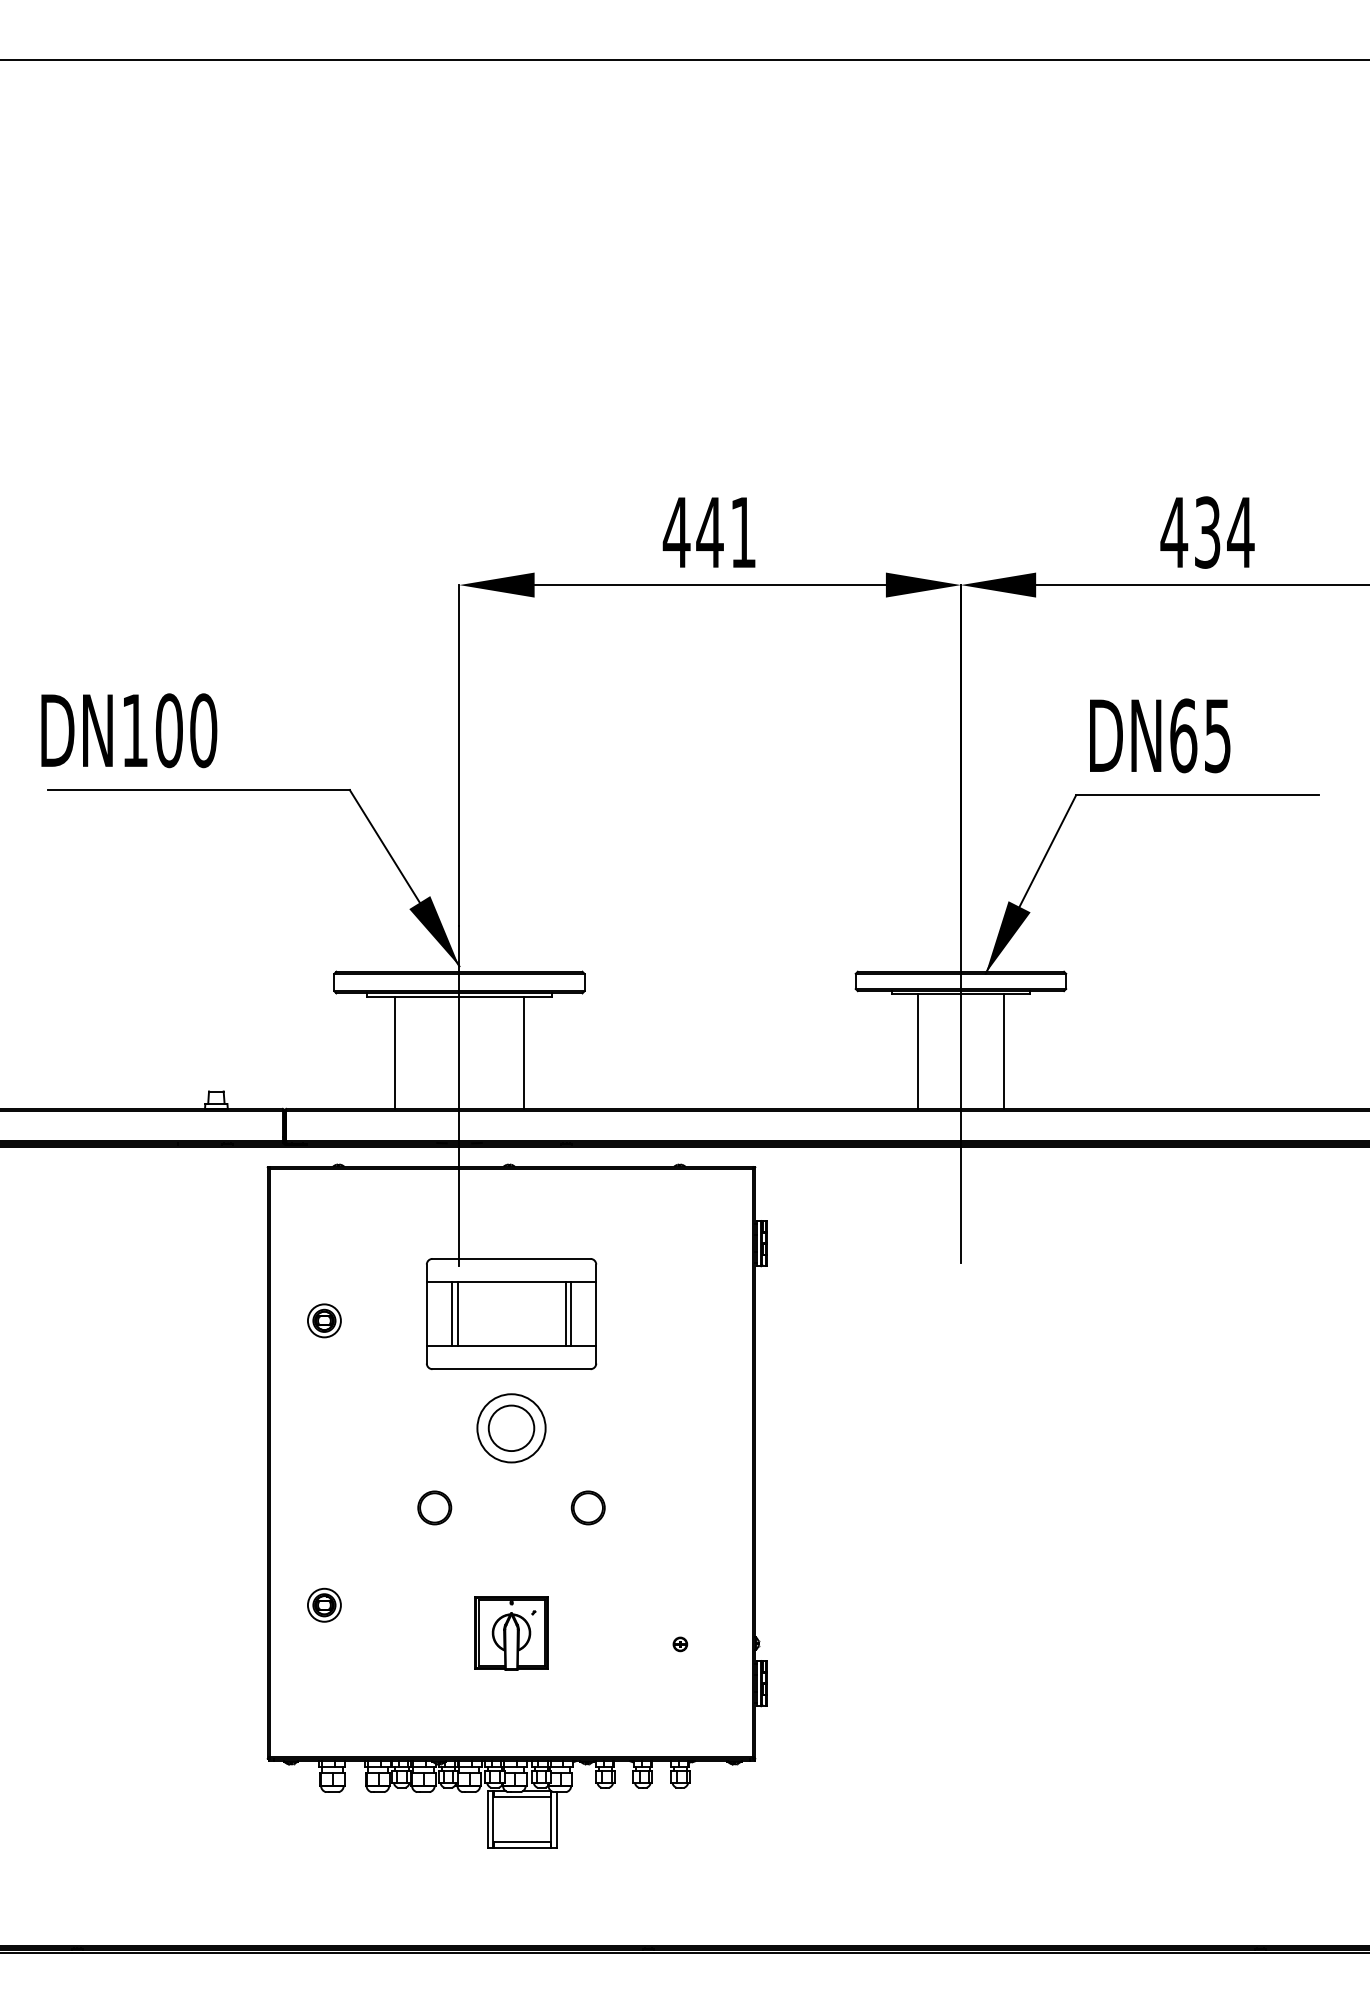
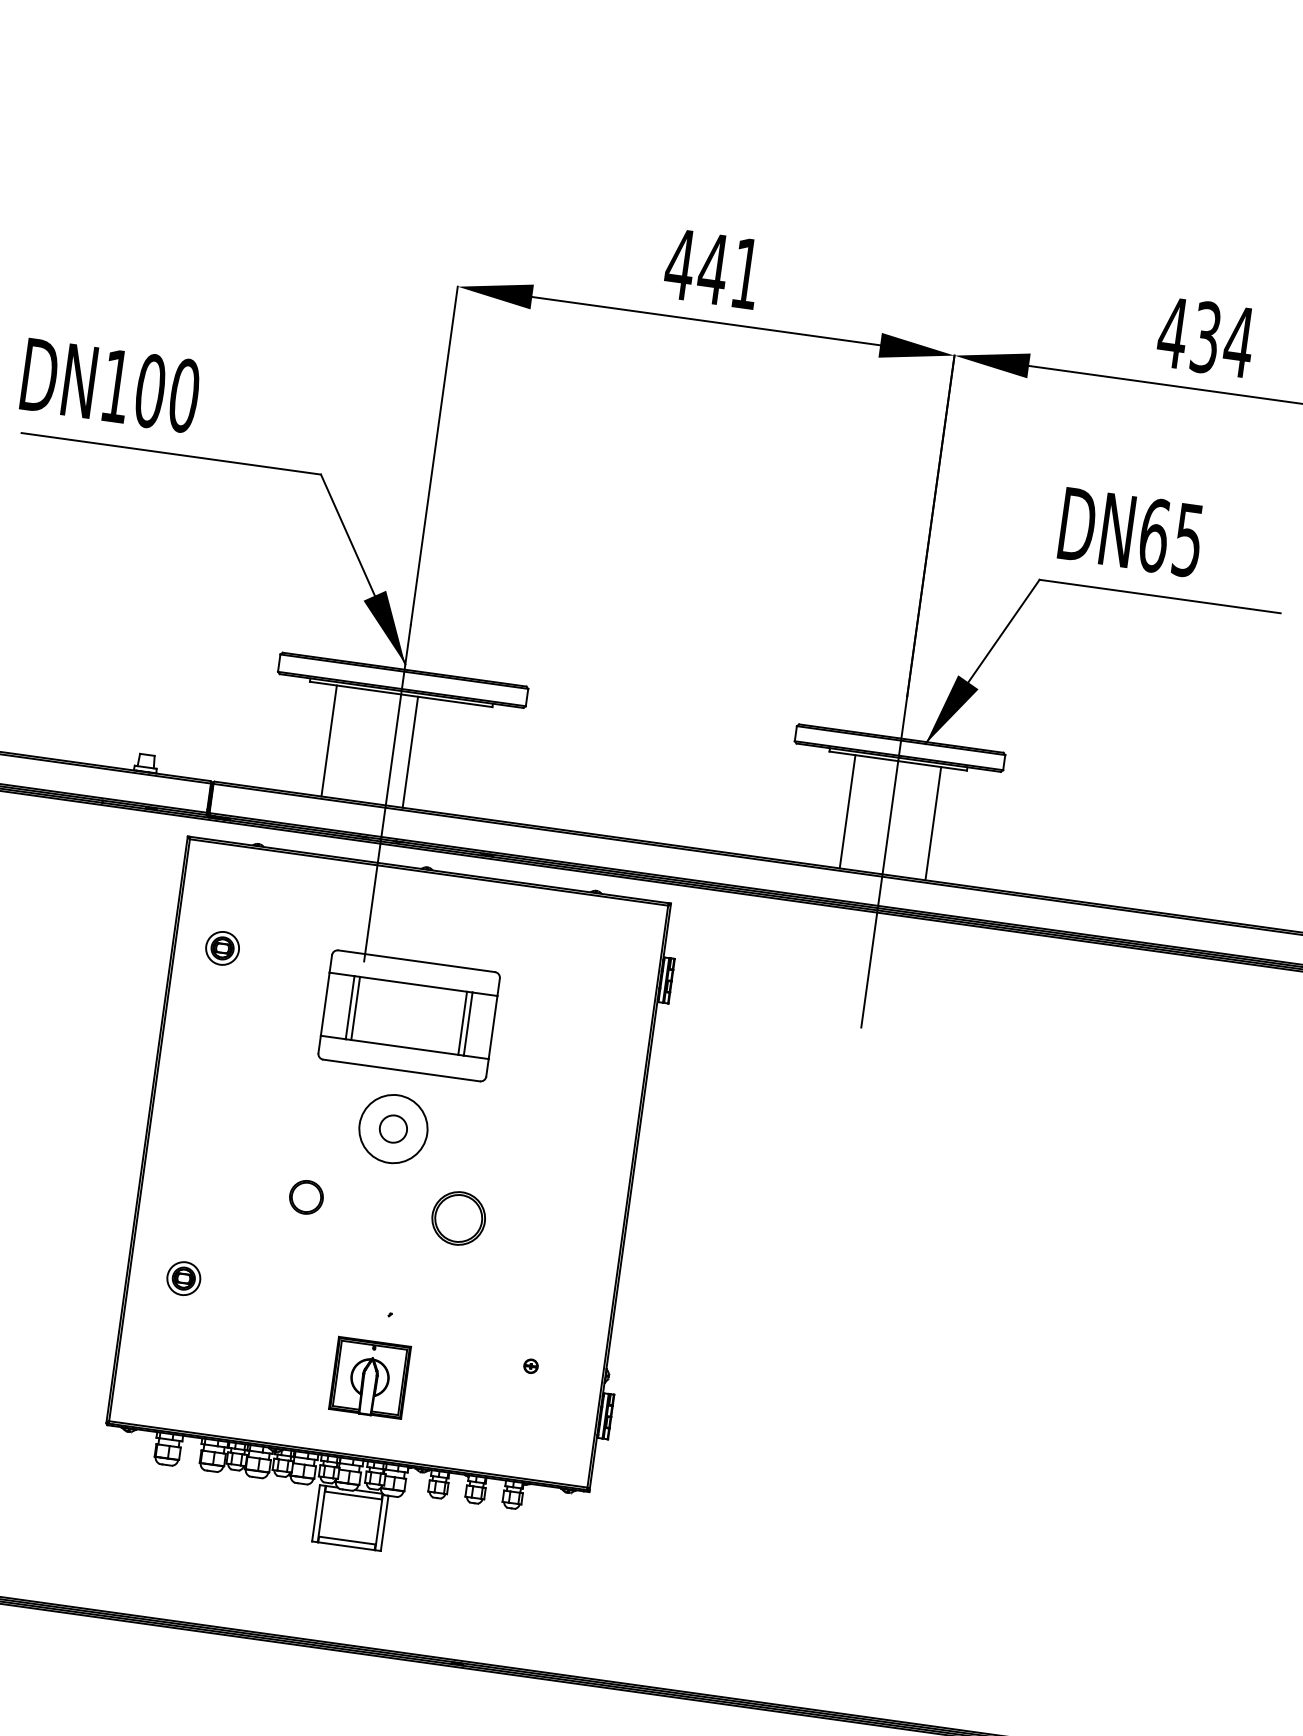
line: (524, 1052) -> (410, 751), moved
part: (324, 1320) -> (222, 948), moved
circle: (511, 1428) -> (393, 1129), size x0.6
part: (587, 1507) -> (457, 1217), size x1.6
part: (511, 1633) -> (369, 1378), moved

